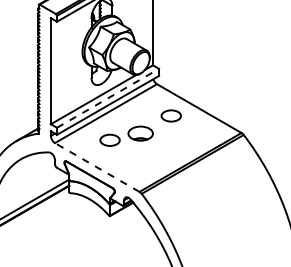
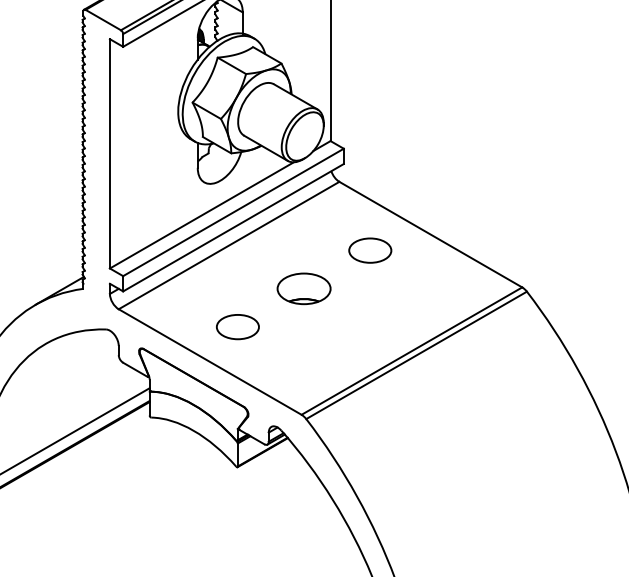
line: (108, 98) -> (234, 212), dashed -> solid
part: (109, 139) -> (236, 325), moved
line: (97, 167) -> (210, 362), dashed -> solid

